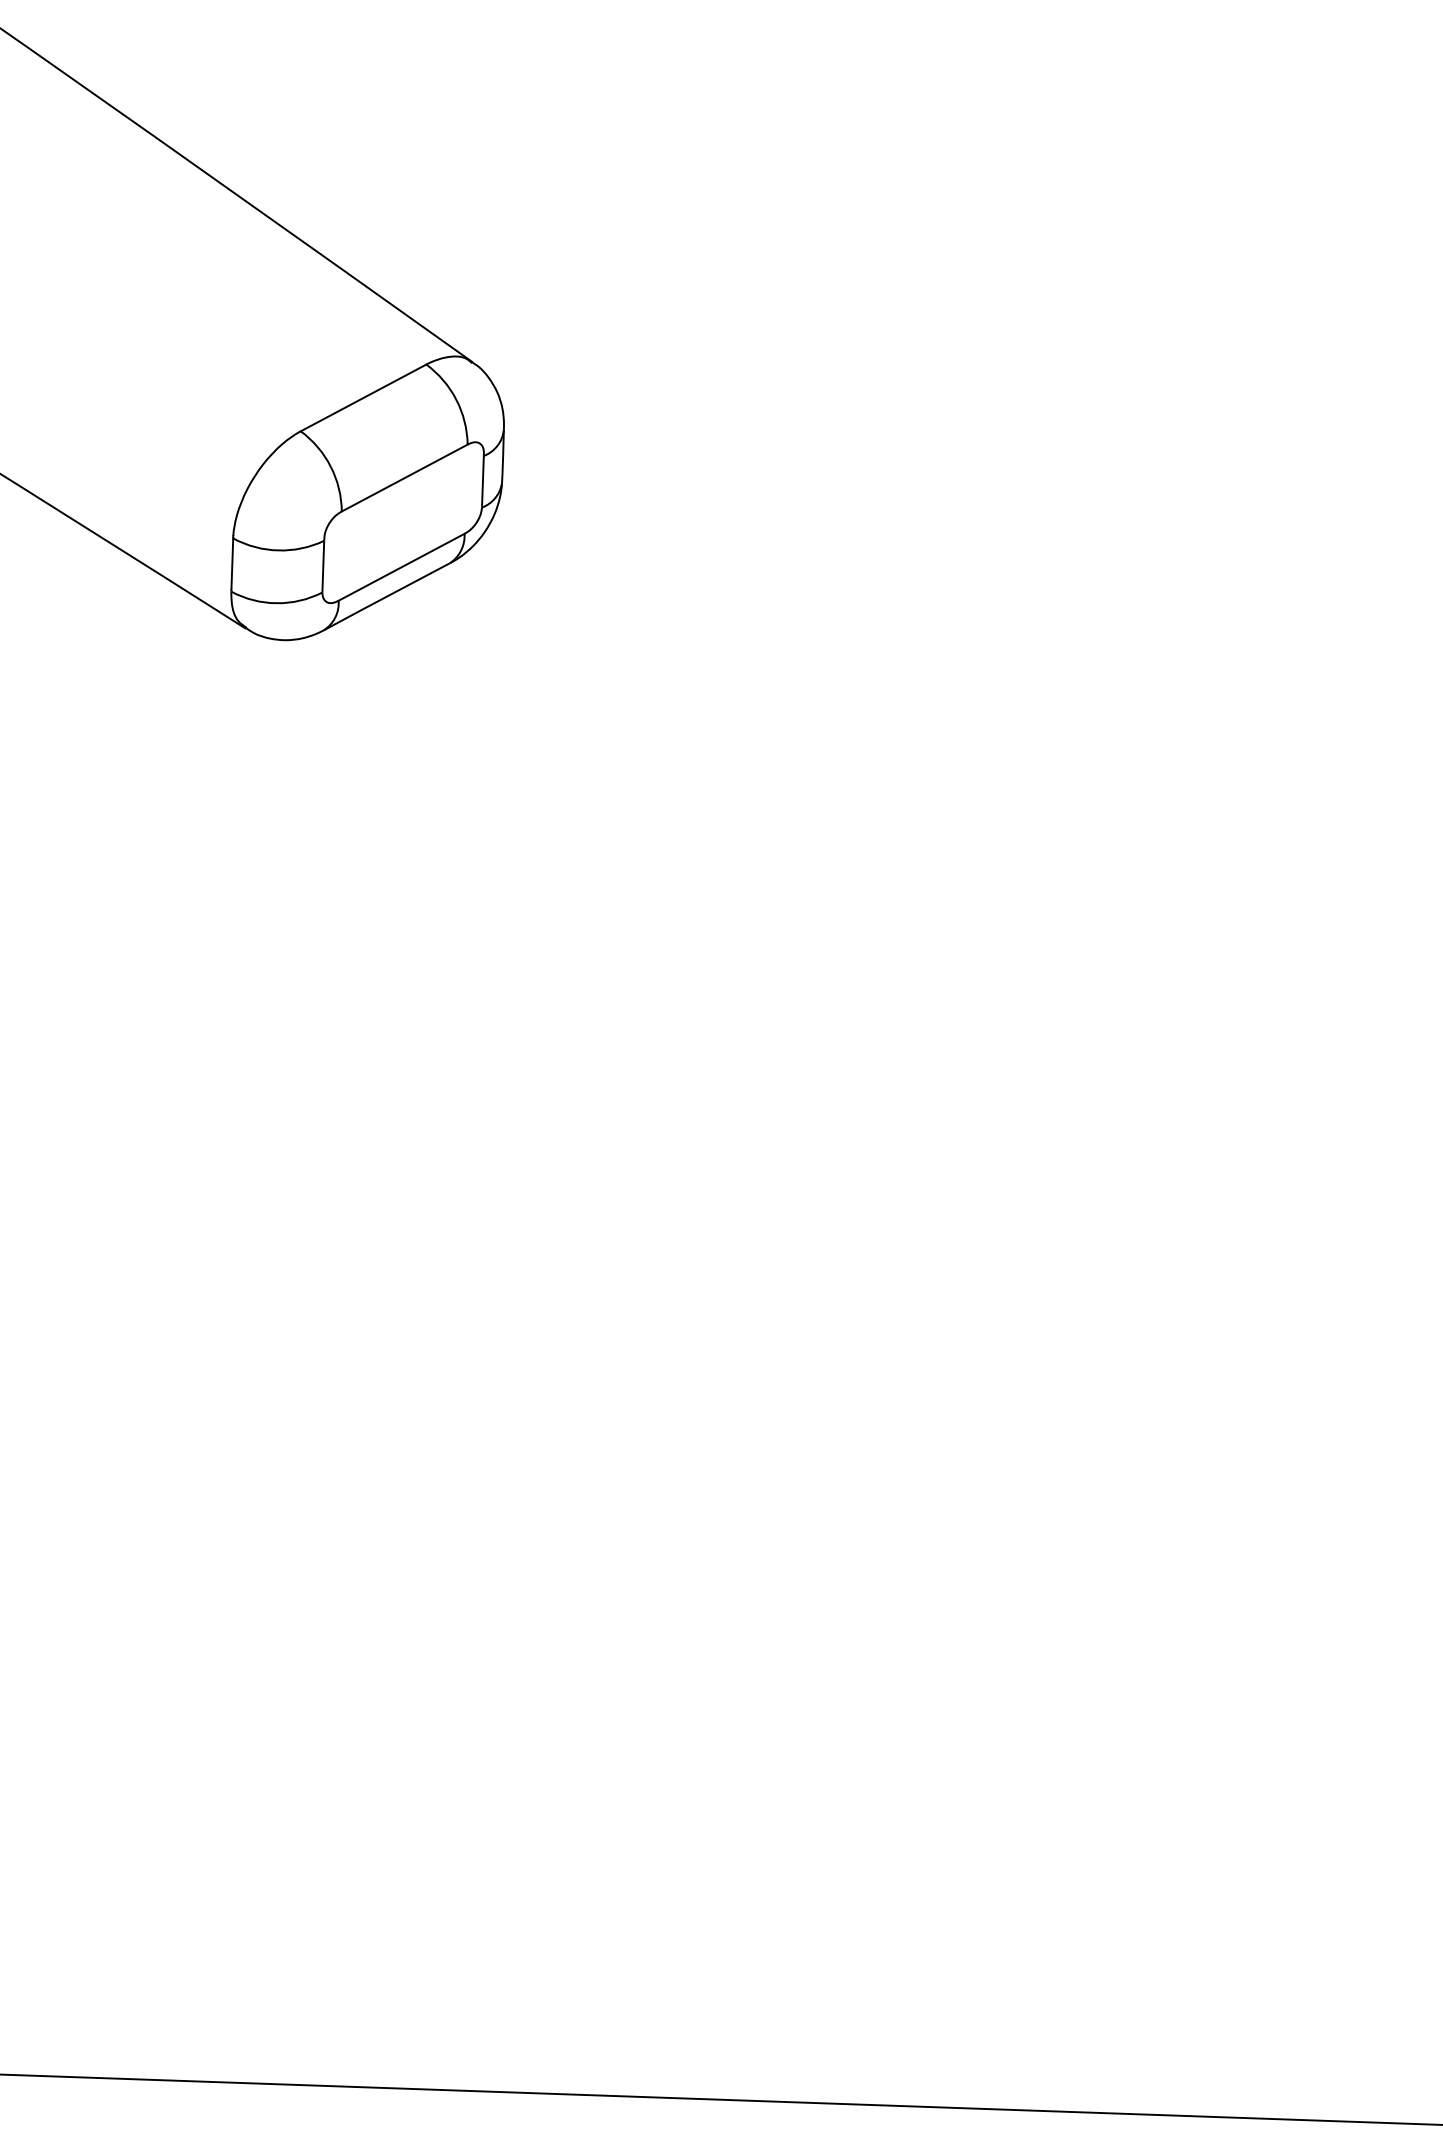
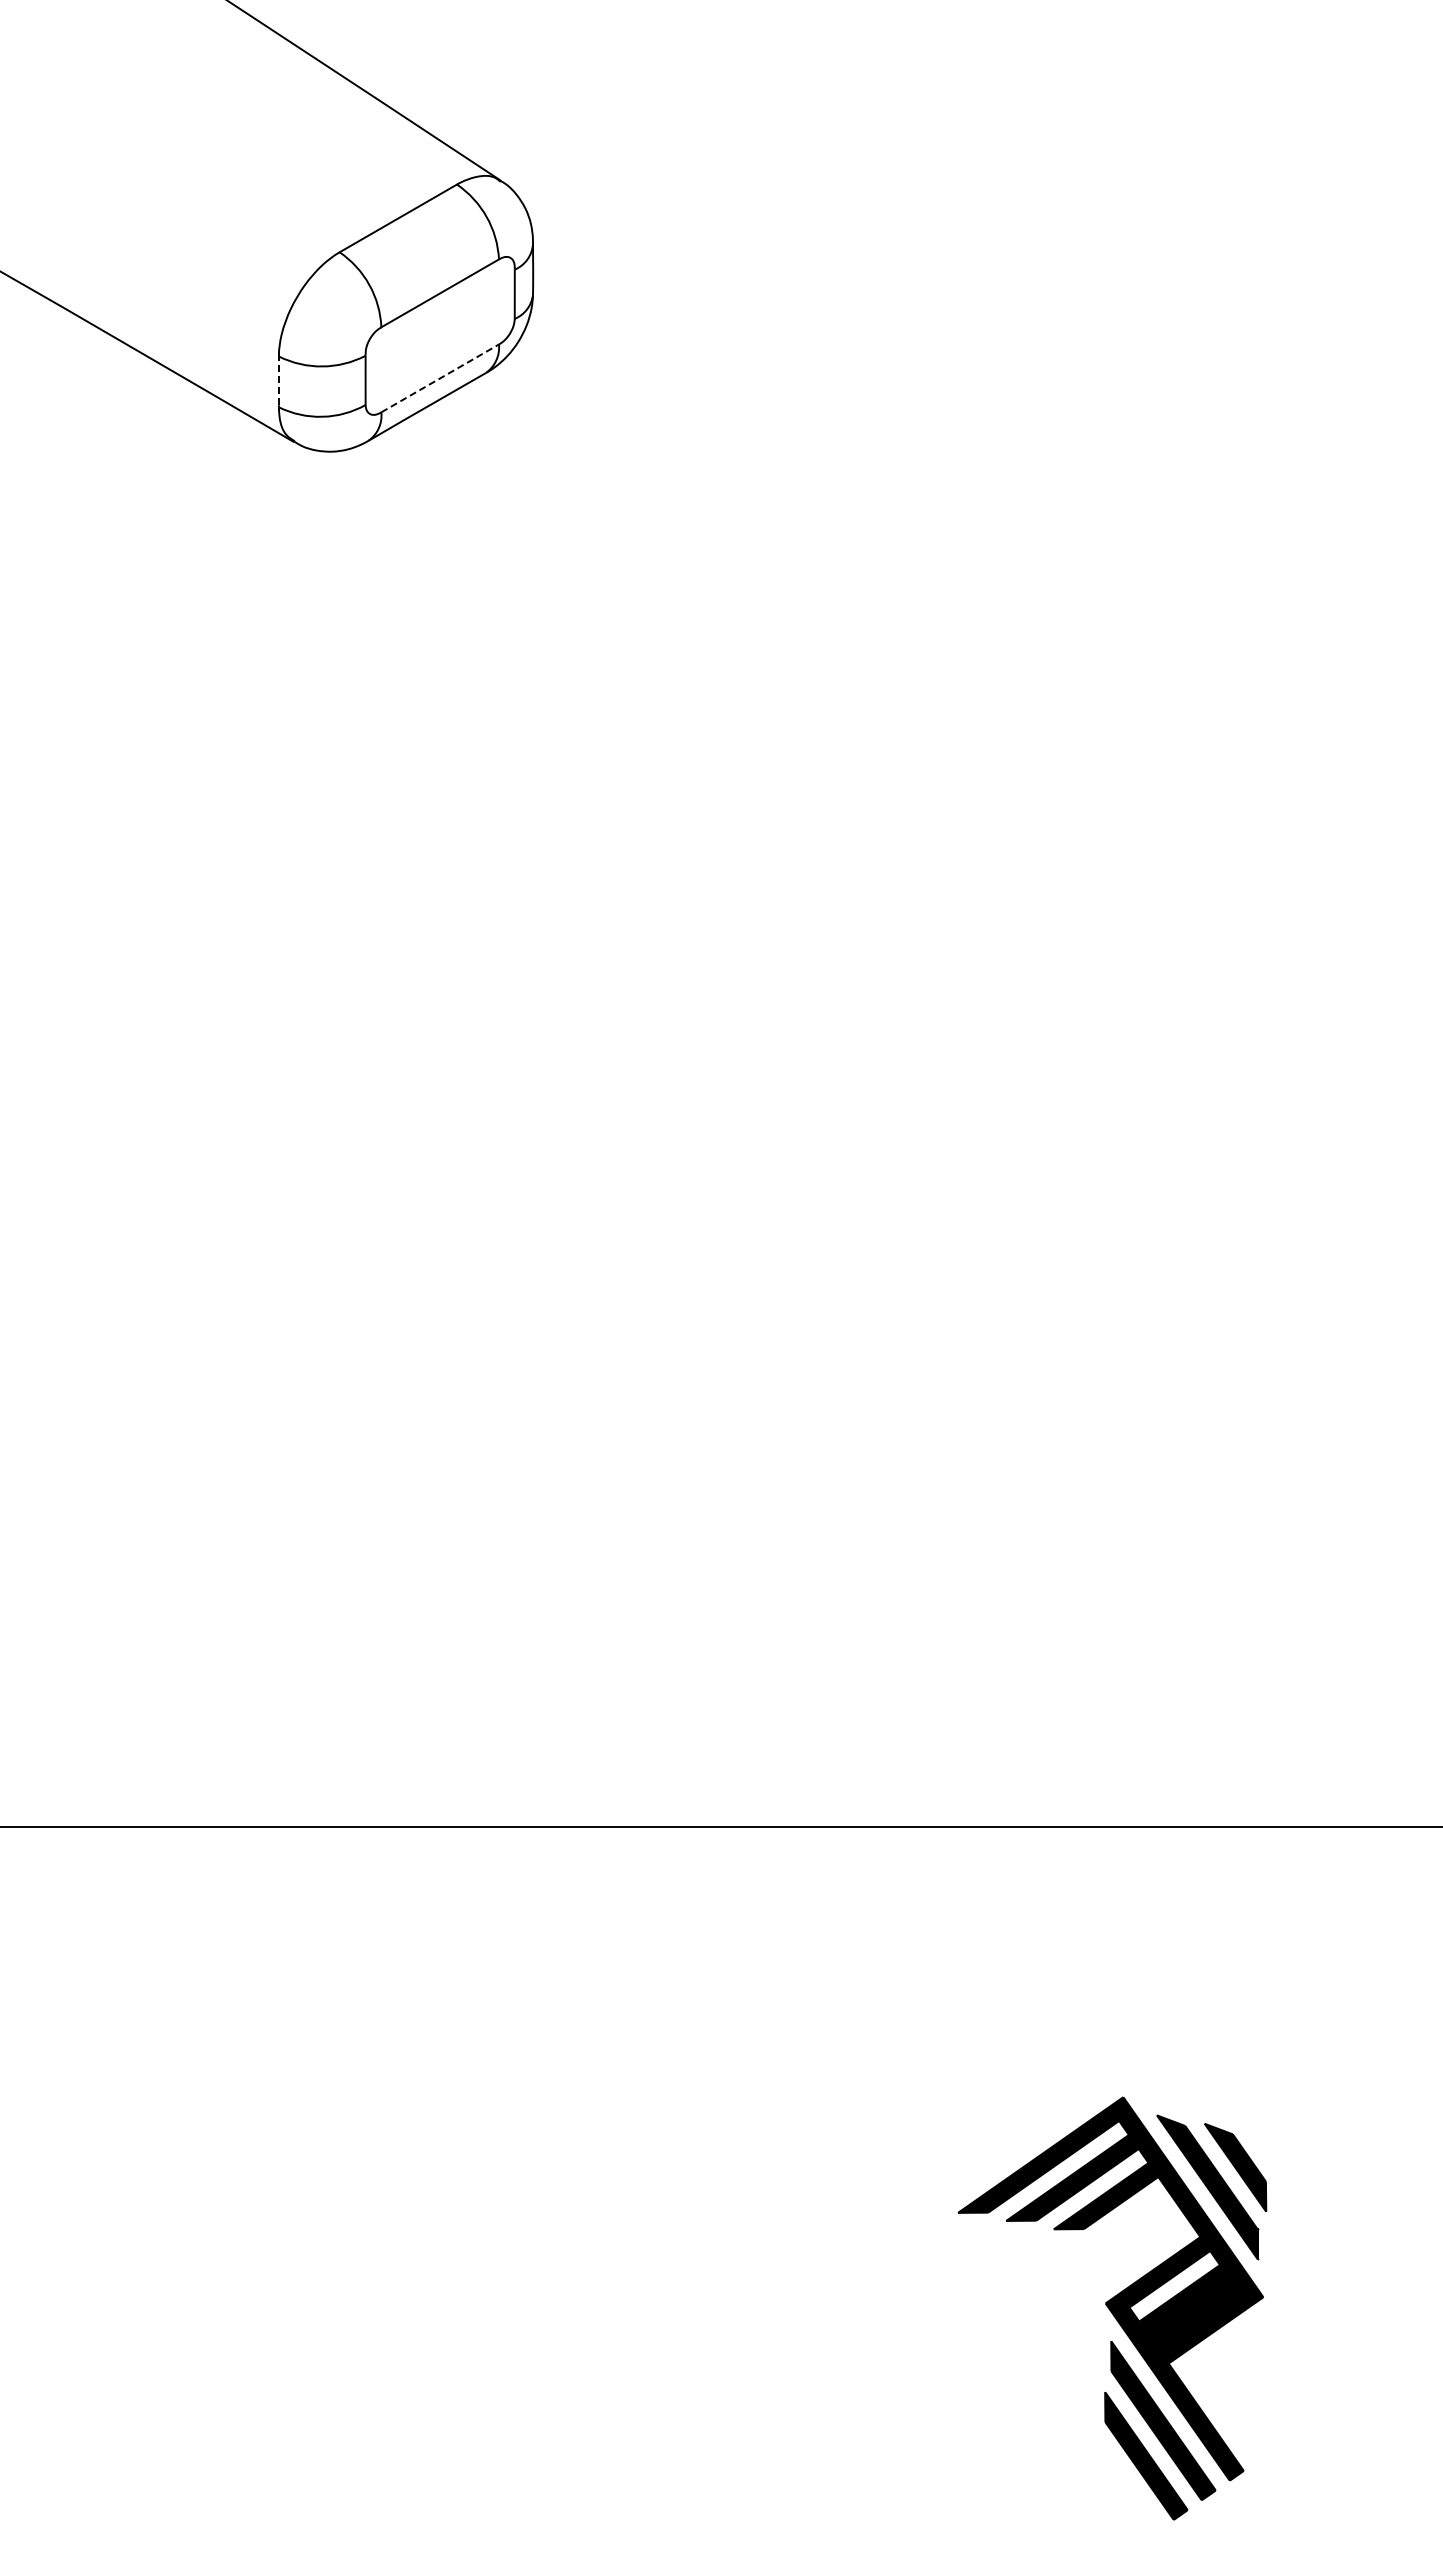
line: (231, 563) -> (278, 380), solid -> dashed
line: (401, 567) -> (440, 378), solid -> dashed

